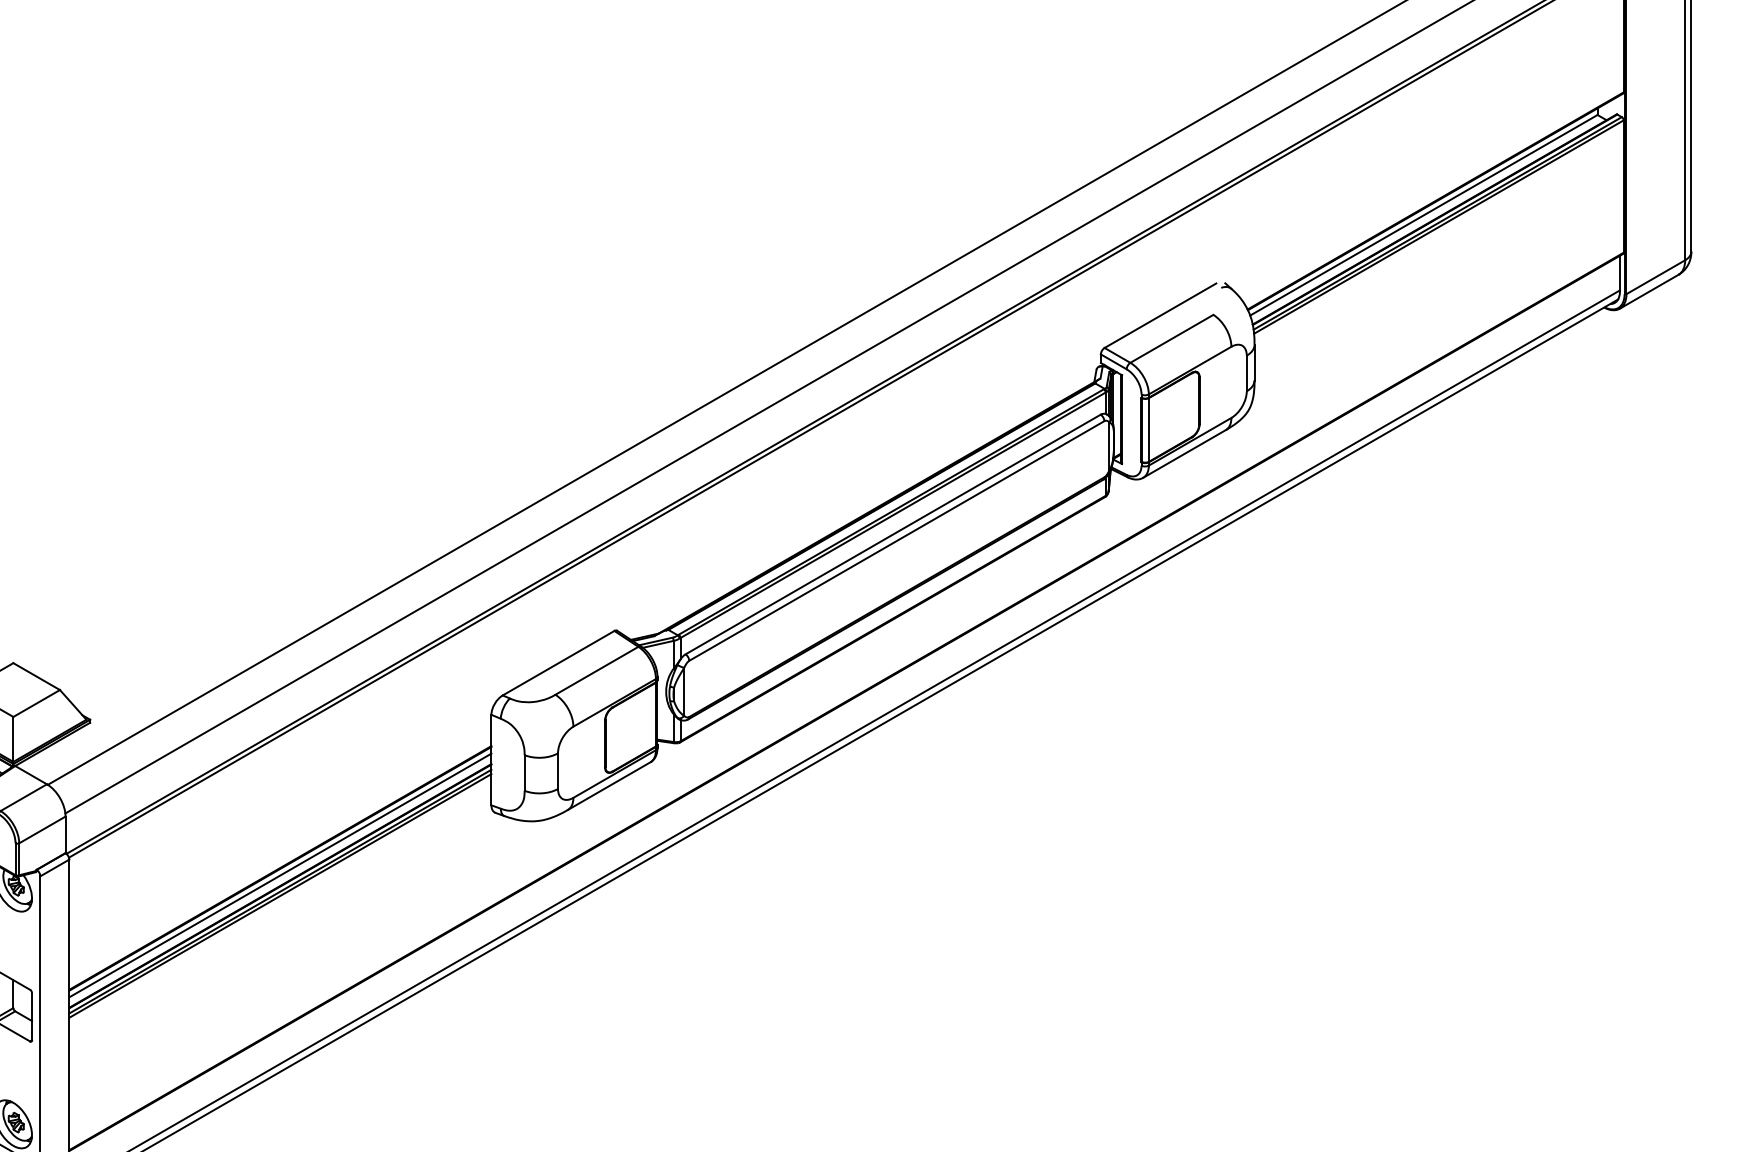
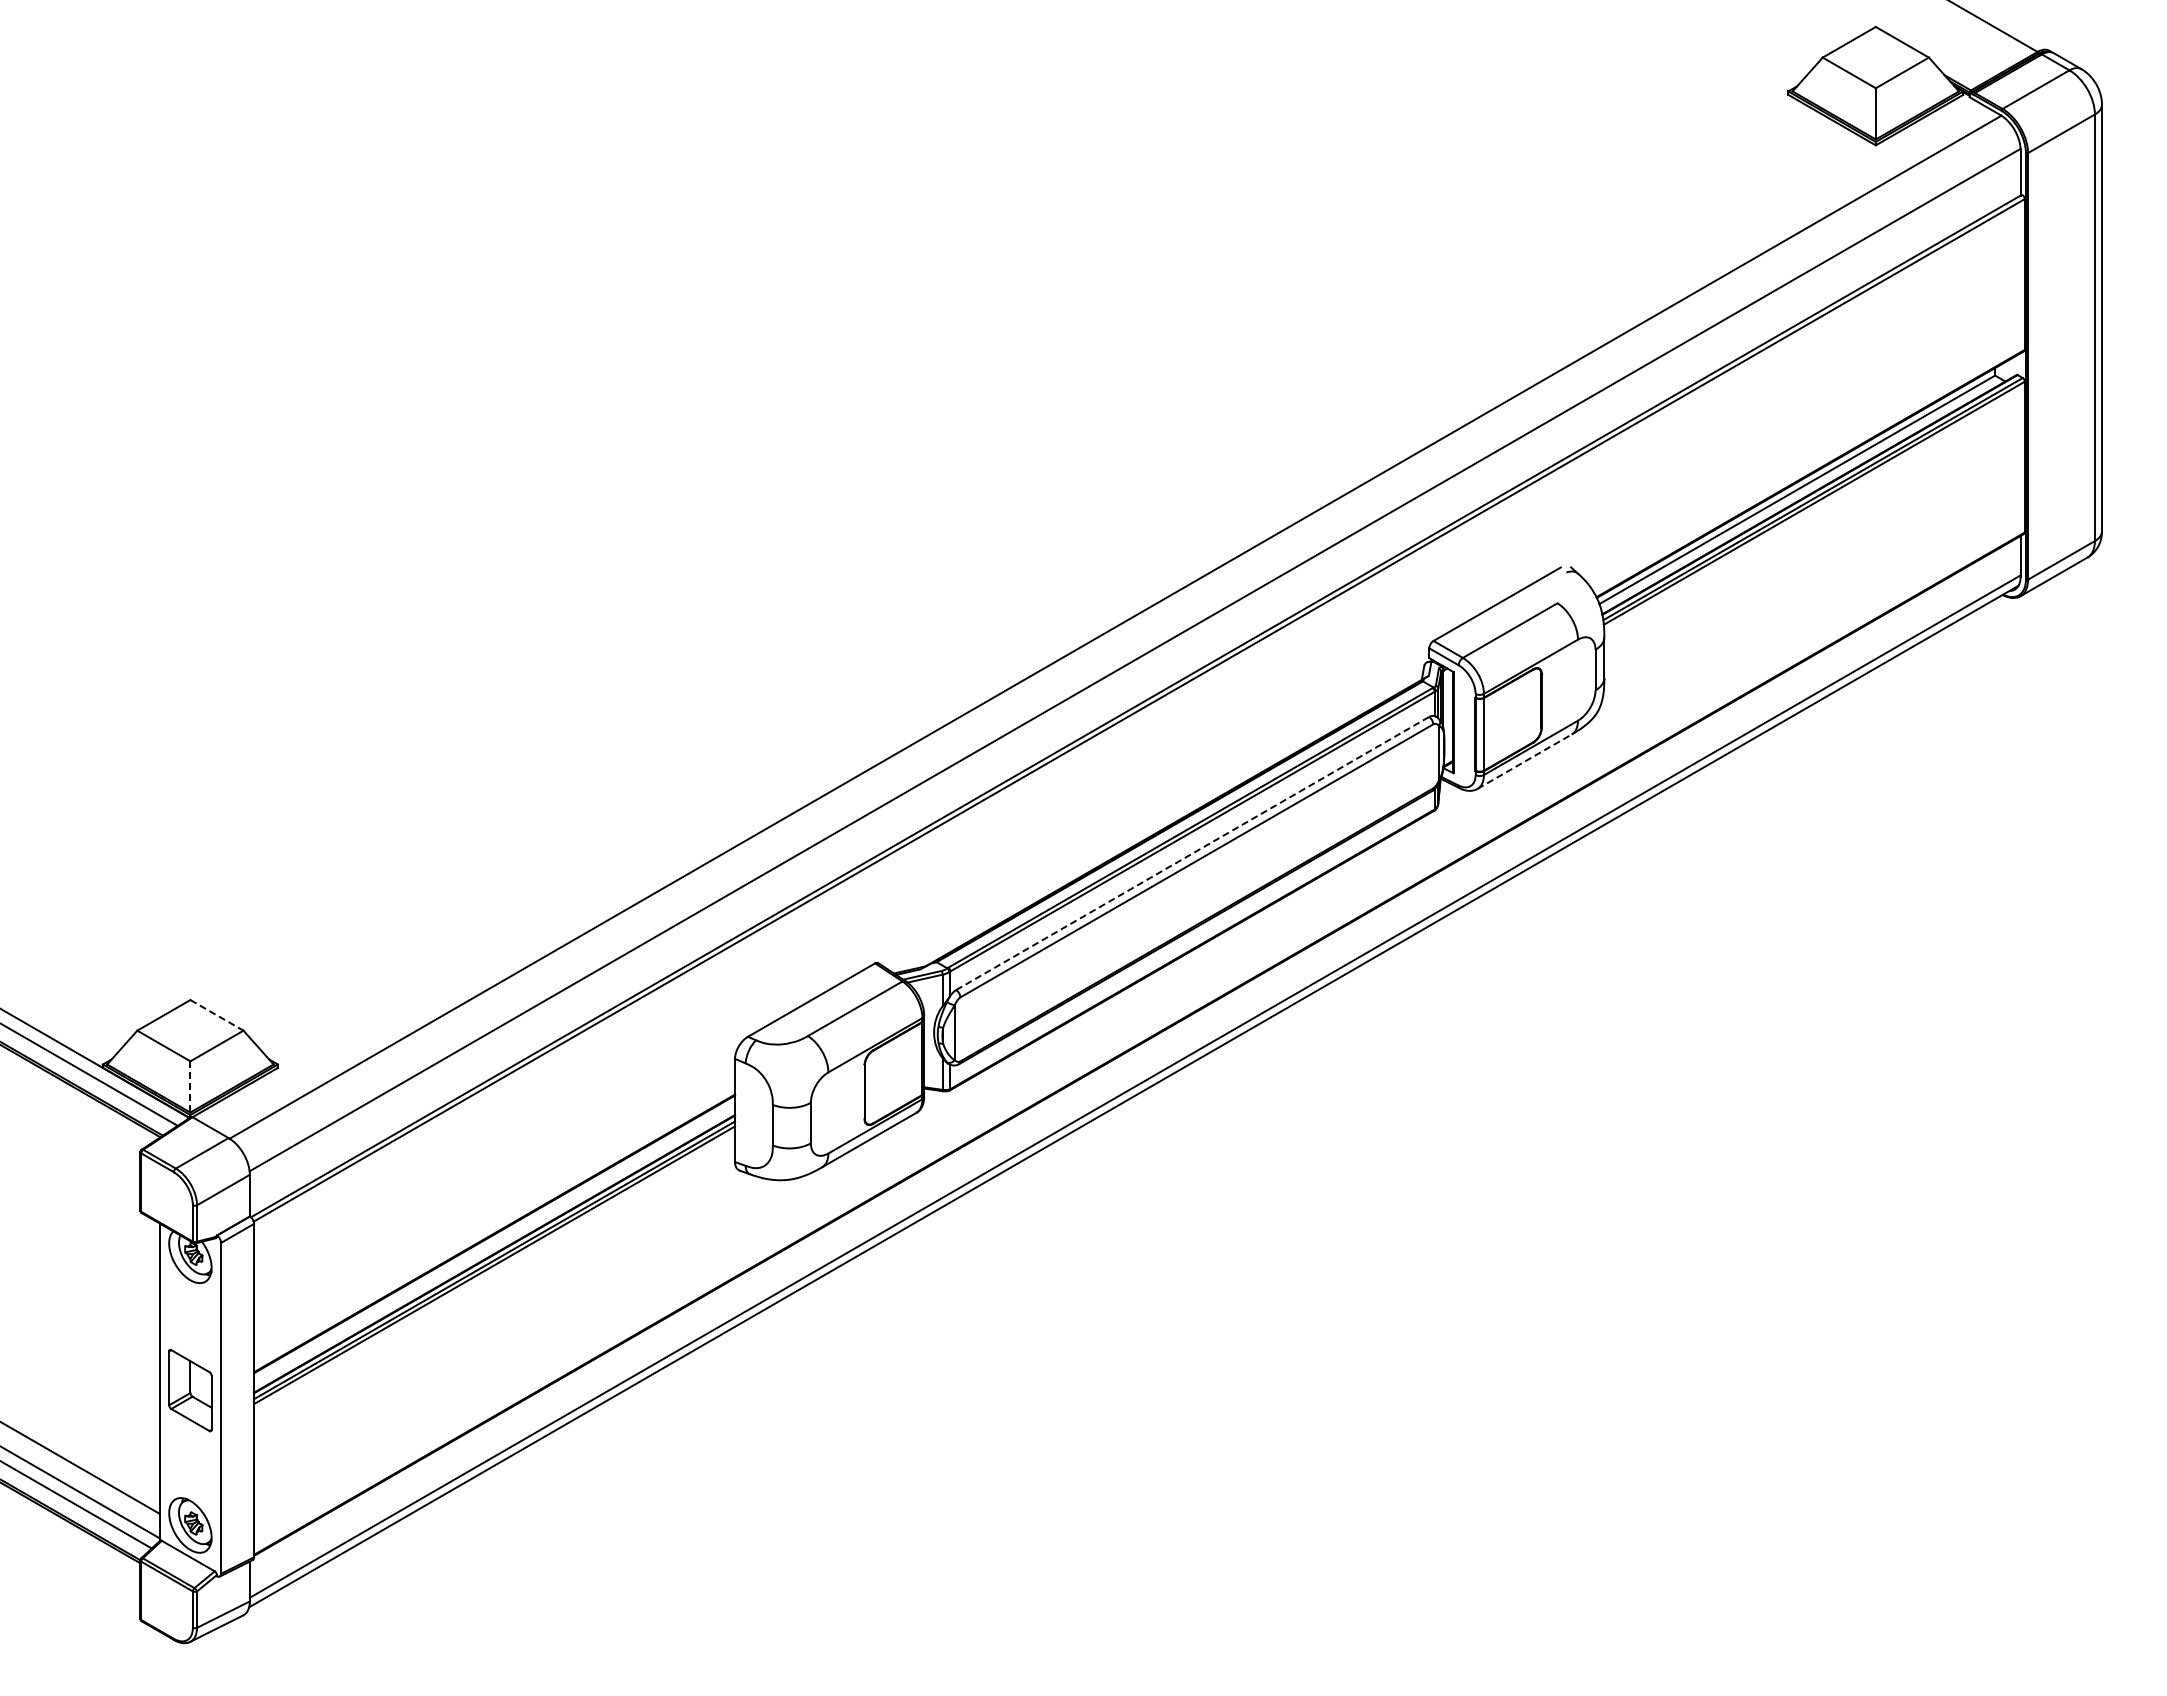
line: (1185, 453) -> (1525, 761), solid -> dashed
line: (893, 534) -> (1193, 853), solid -> dashed
line: (36, 676) -> (216, 1015), solid -> dashed
line: (13, 739) -> (190, 1086), solid -> dashed
line: (280, 875) -> (494, 1241), removed

